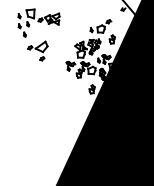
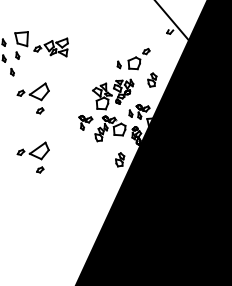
part: (37, 87) -> (32, 156), added

